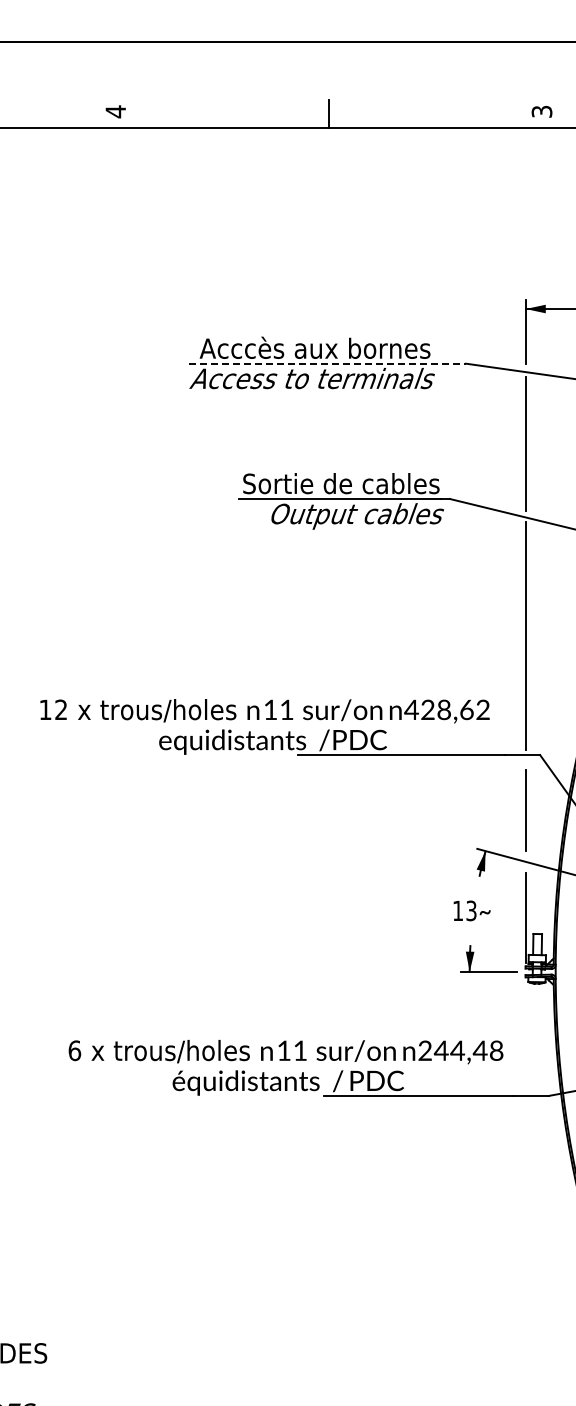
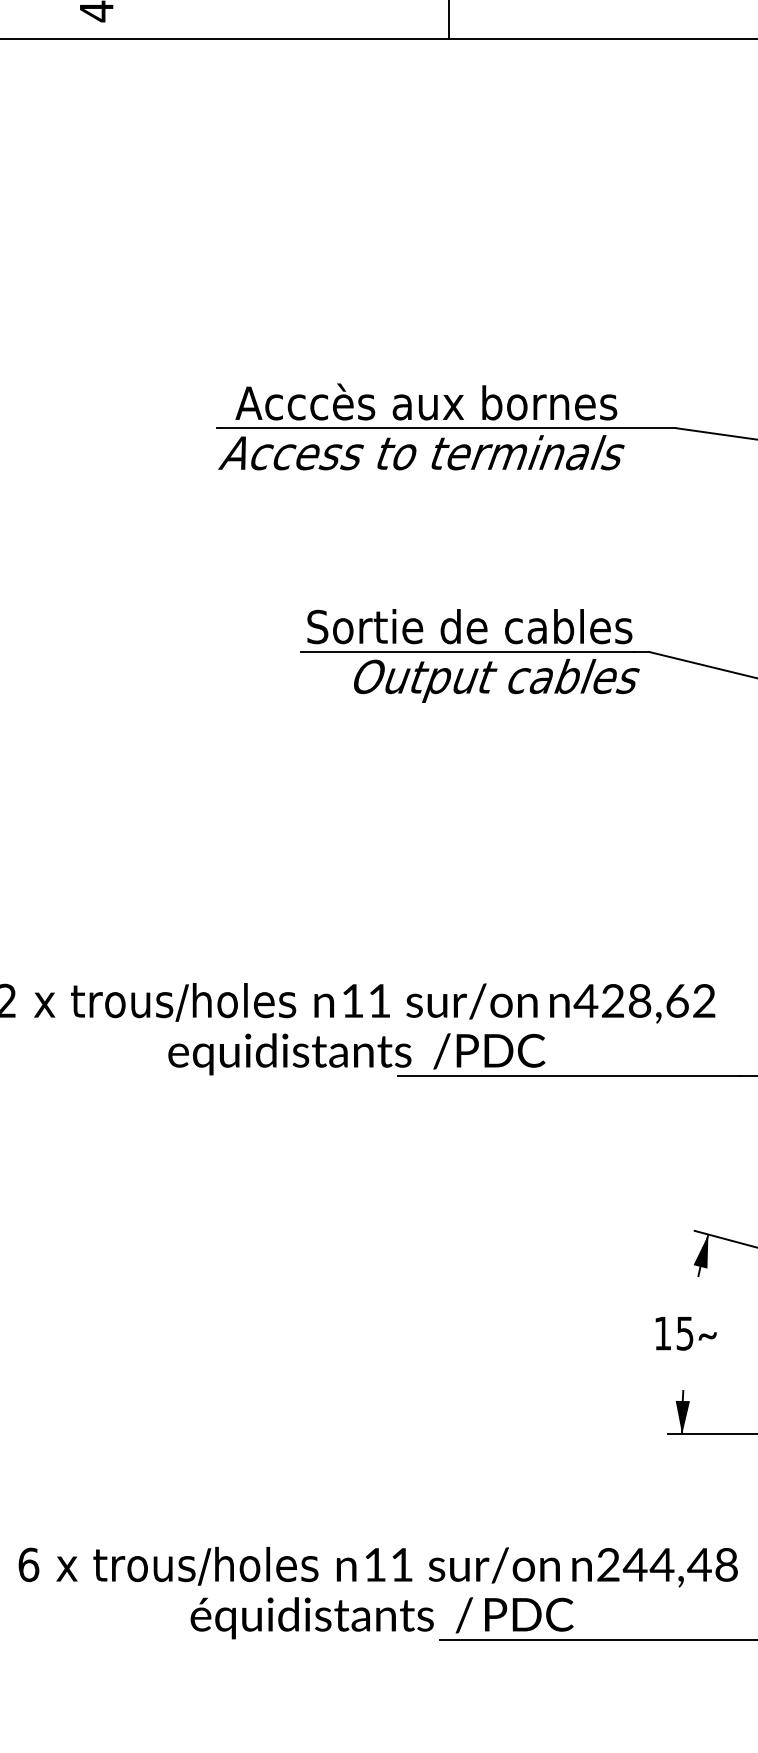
line: (327, 363) -> (446, 427), dashed -> solid
text: (471, 910) -> (685, 1332), 13 -> 15

